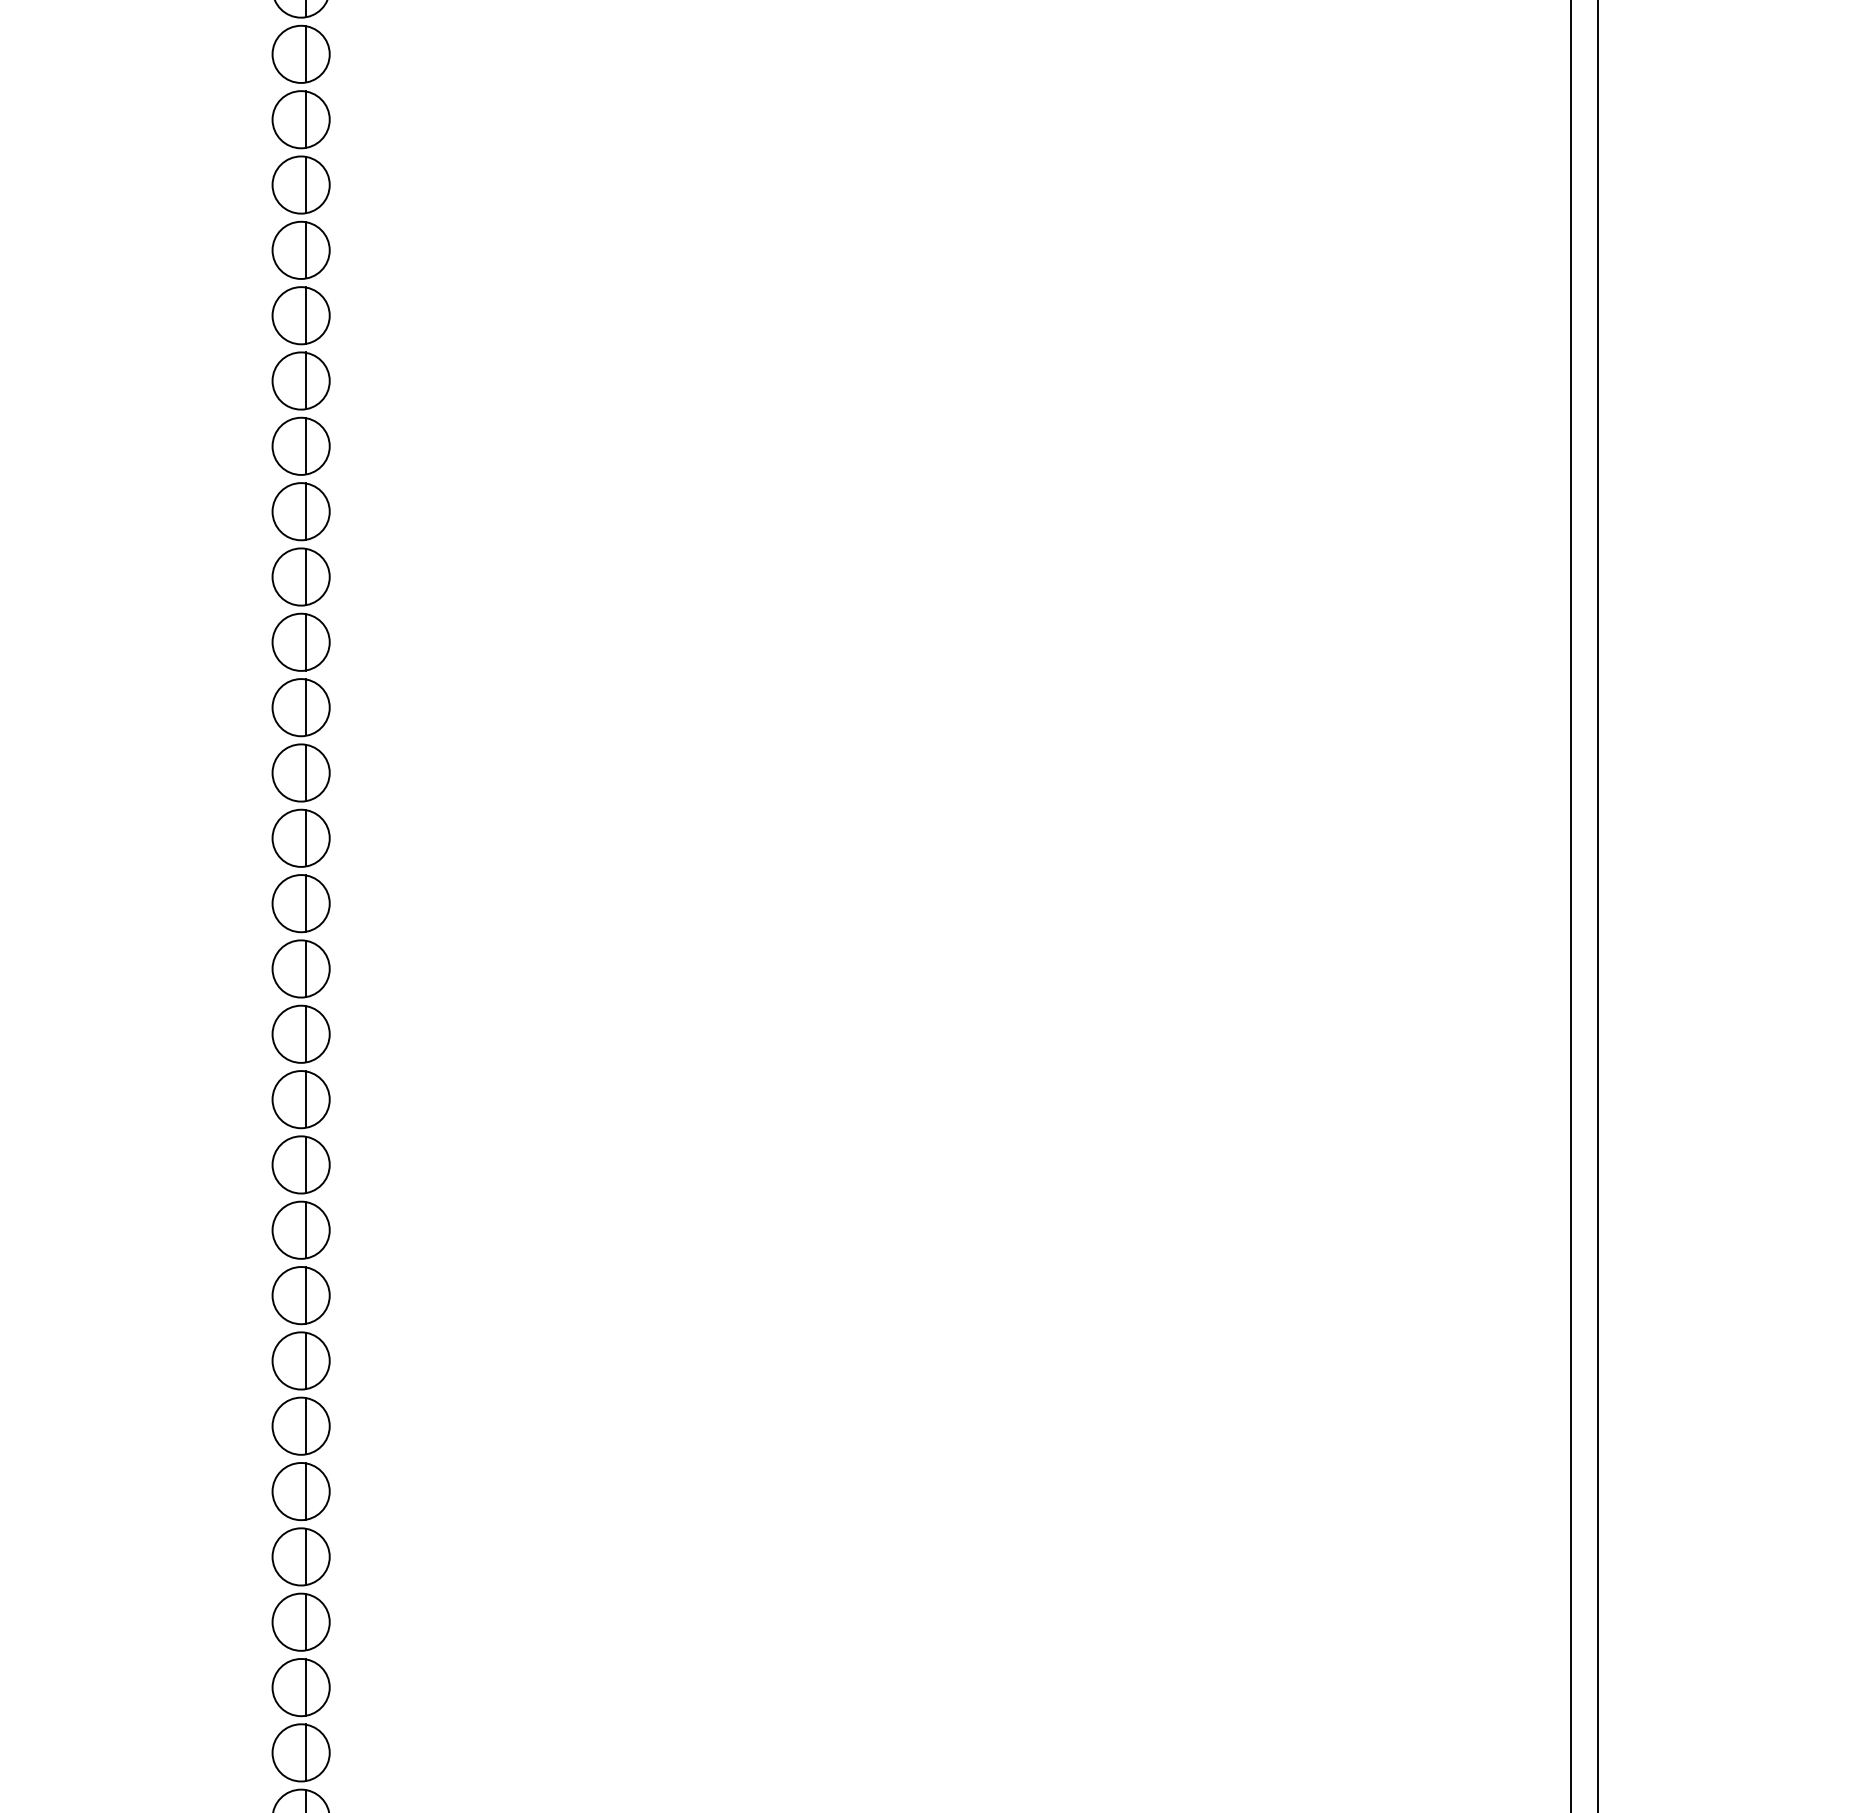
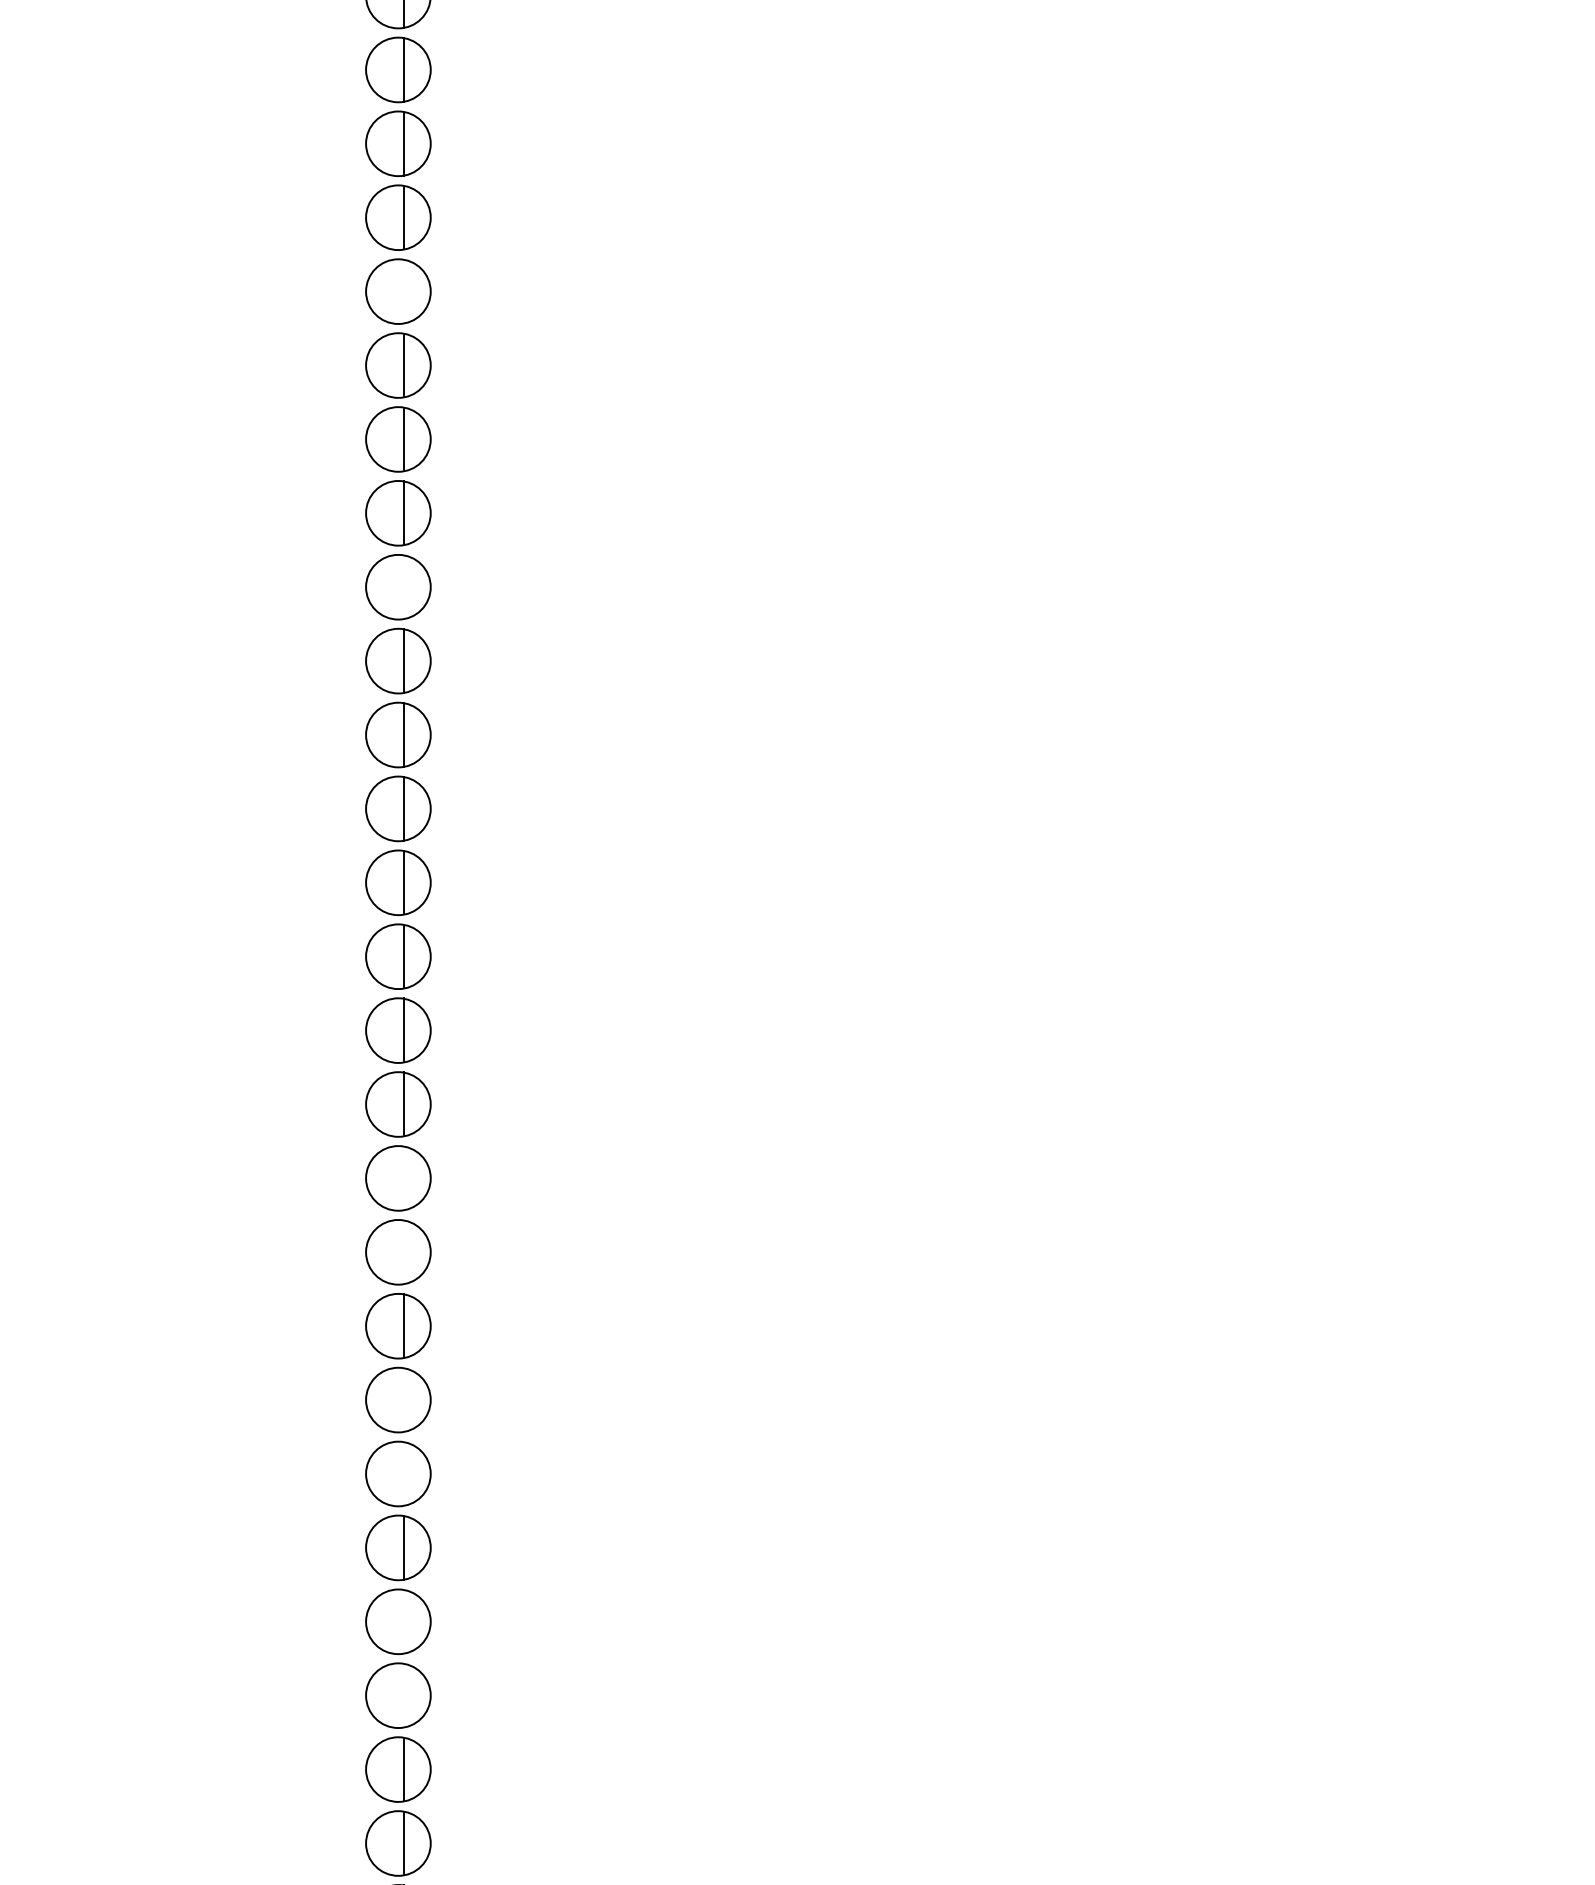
line: (305, 184) -> (403, 291), removed
line: (305, 445) -> (403, 586), removed
line: (305, 968) -> (403, 1177), removed
line: (305, 1033) -> (403, 1251), removed
line: (305, 1164) -> (403, 1399), removed
line: (305, 1229) -> (403, 1473), removed
line: (305, 1360) -> (403, 1621), removed
line: (305, 1425) -> (403, 1694), removed

